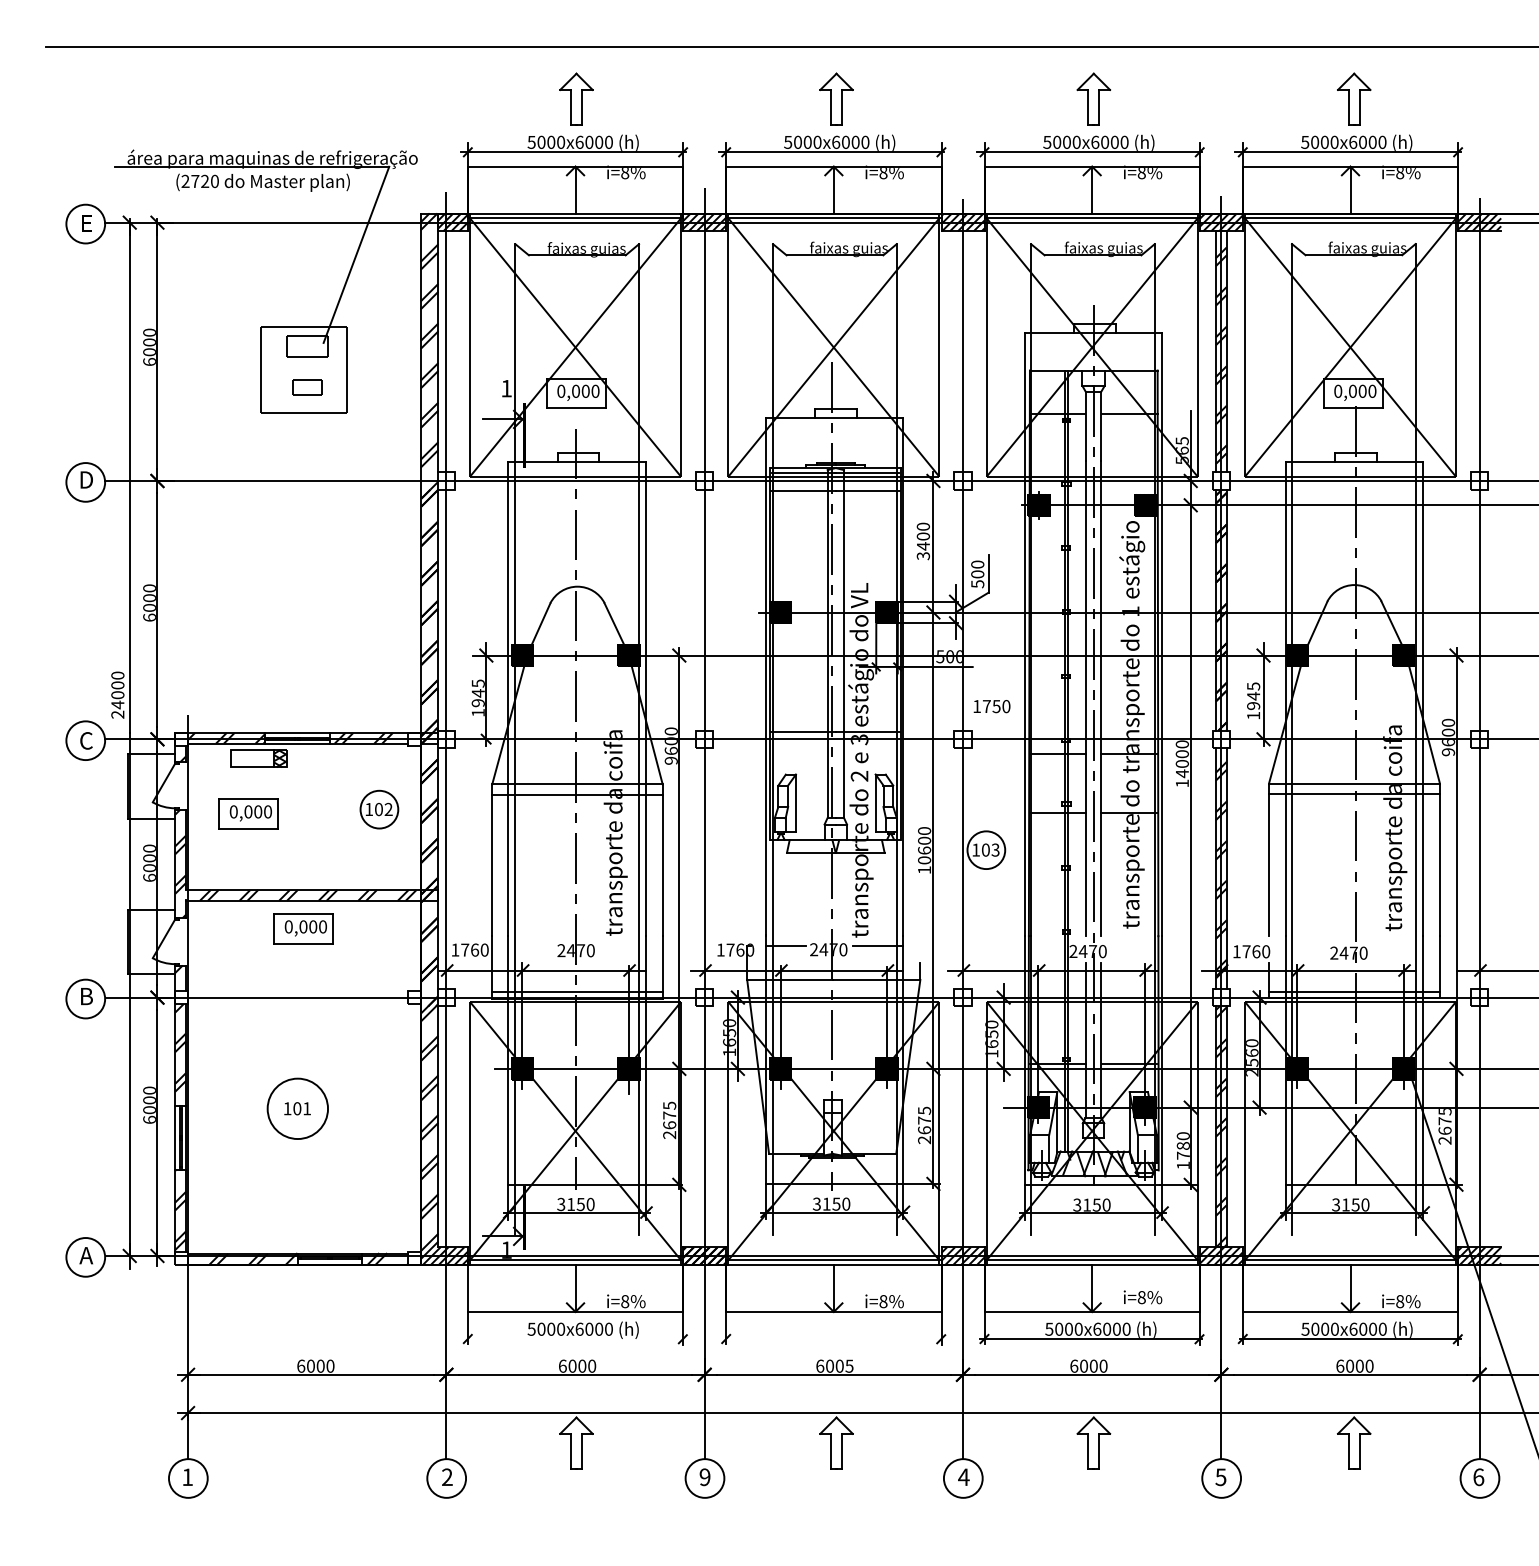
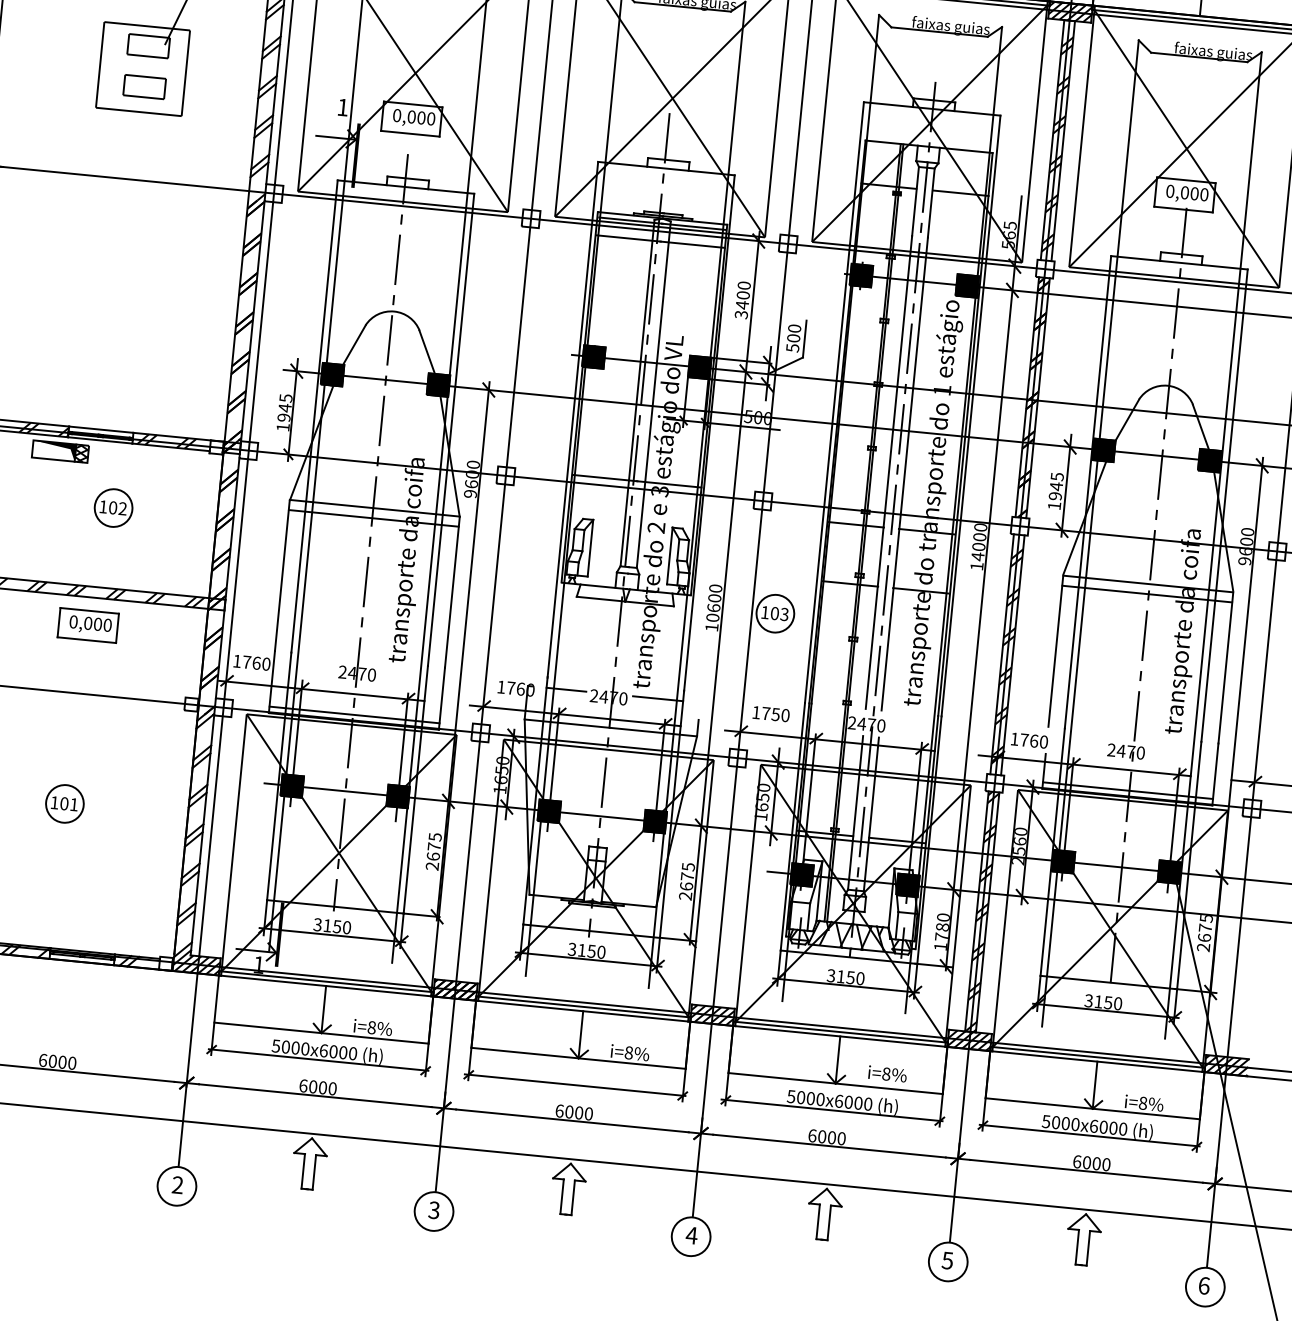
part: (307, 387) -> (144, 86), size x1.43
text: (991, 706) -> (770, 714), moved
fill: (252, 758) -> (53, 450), added
part: (379, 809) -> (113, 507), moved
part: (248, 813) -> (44, 505), removed
circle: (297, 1108) -> (64, 803), size x0.62
line: (575, 1338) -> (318, 1059), added
line: (832, 1338) -> (574, 1084), added
text: (849, 1365) -> (588, 1113), 6005 -> 6000
text: (704, 1477) -> (433, 1210), 9 -> 3

